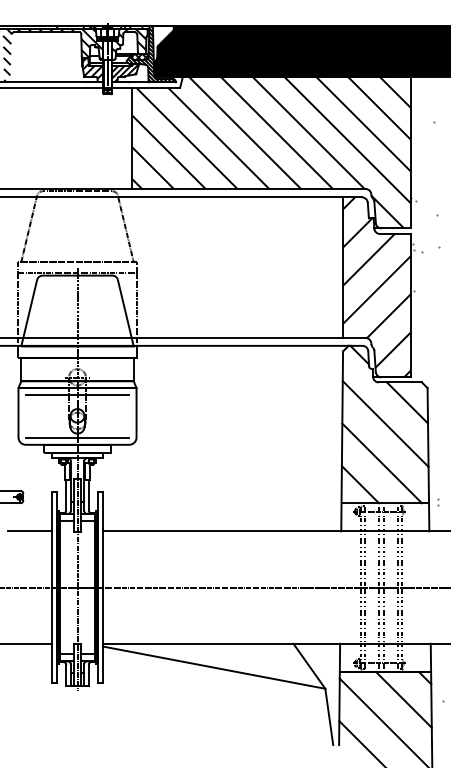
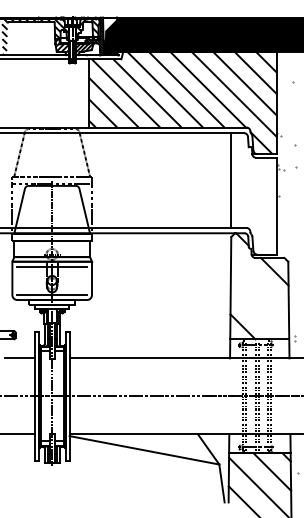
hatch: (376, 286) -> (253, 193), removed
line: (384, 423) -> (259, 285), removed
line: (381, 463) -> (257, 312), removed

